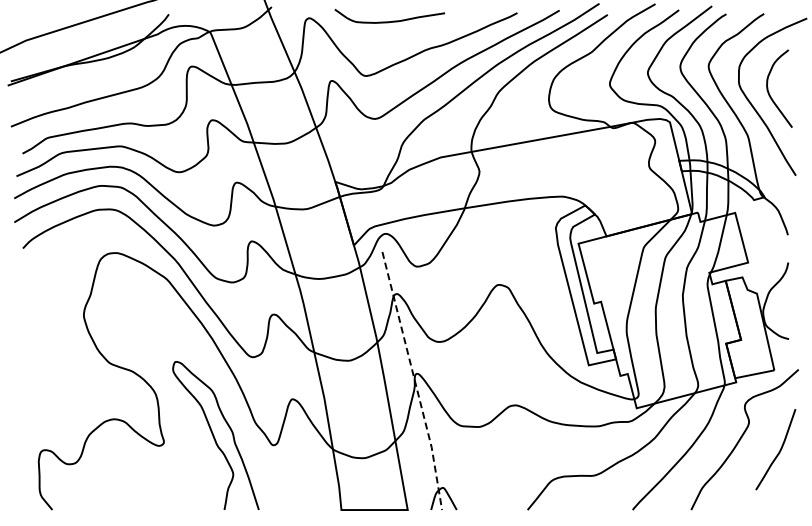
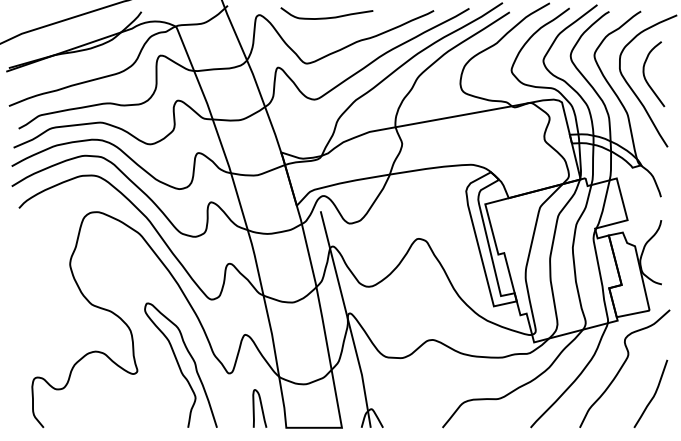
line: (415, 381) -> (348, 319), dashed -> solid
curve: (779, 450) -> (653, 394), moved
curve: (311, 487) -> (261, 408), added

